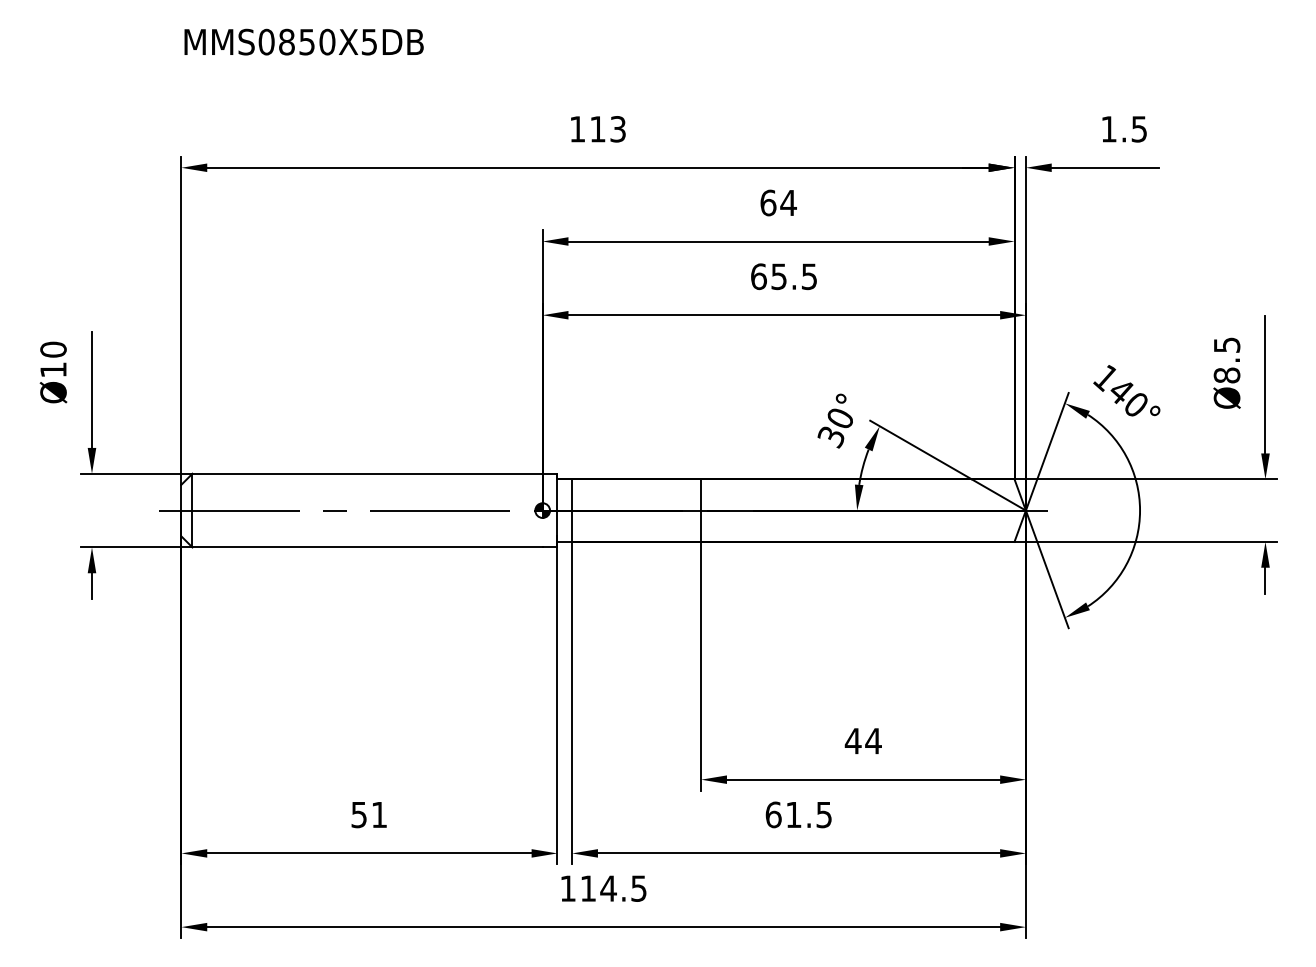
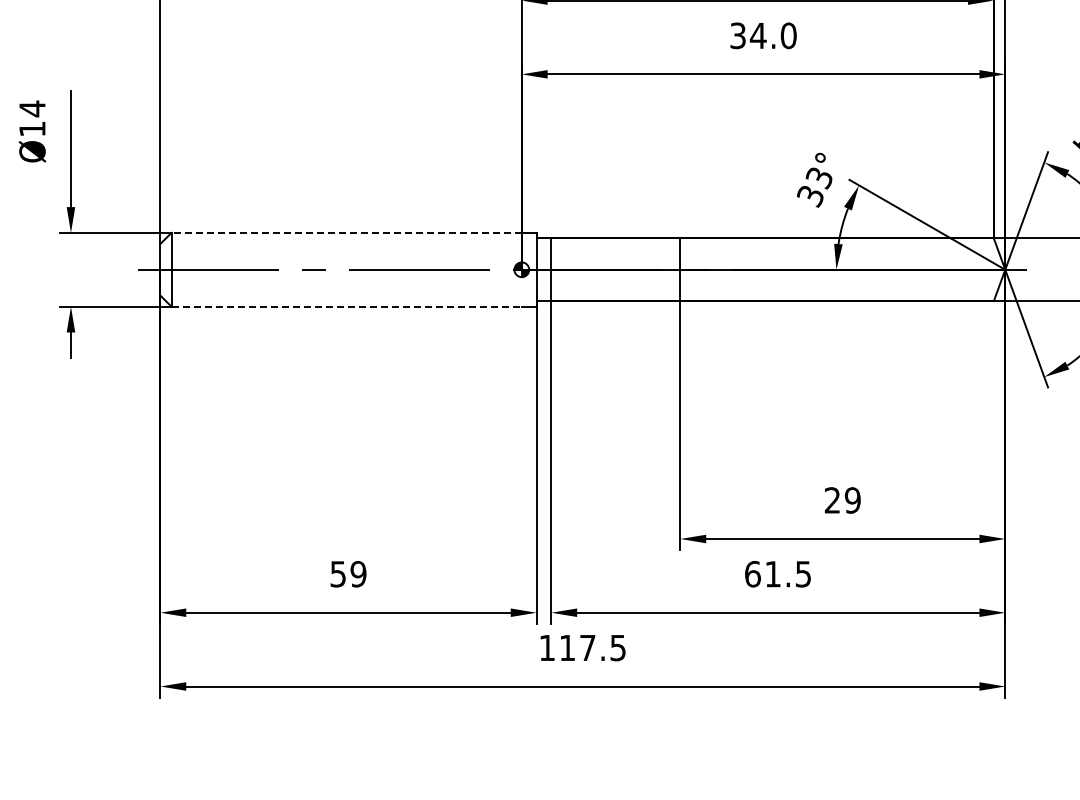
text: (784, 276) -> (763, 35), 65.5 -> 34.0
text: (53, 349) -> (32, 108), Ø10 -> Ø14
text: (839, 419) -> (818, 178), 30° -> 33°
line: (367, 473) -> (346, 232), solid -> dashed
line: (368, 547) -> (347, 306), solid -> dashed
text: (862, 740) -> (841, 499), 44 -> 29
text: (379, 814) -> (358, 573), 51 -> 59
text: (608, 888) -> (587, 647), 114.5 -> 117.5

